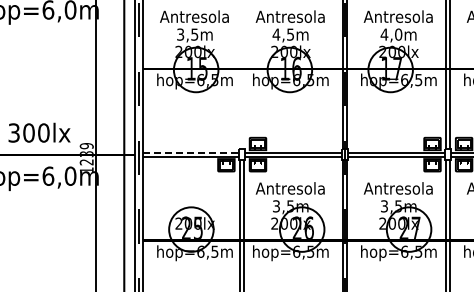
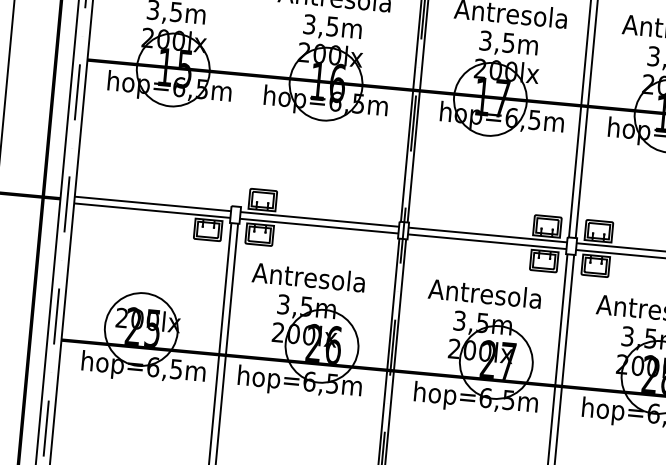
text: (276, 34) -> (309, 24), 4,5m -> 3,5m
text: (391, 34) -> (497, 41), 4,0m -> 3,5m
line: (191, 152) -> (153, 203), dashed -> solid

